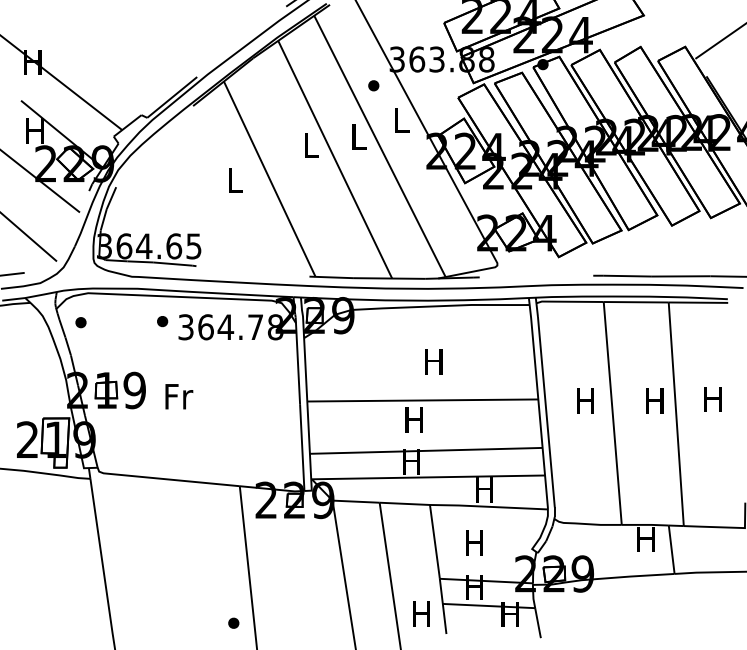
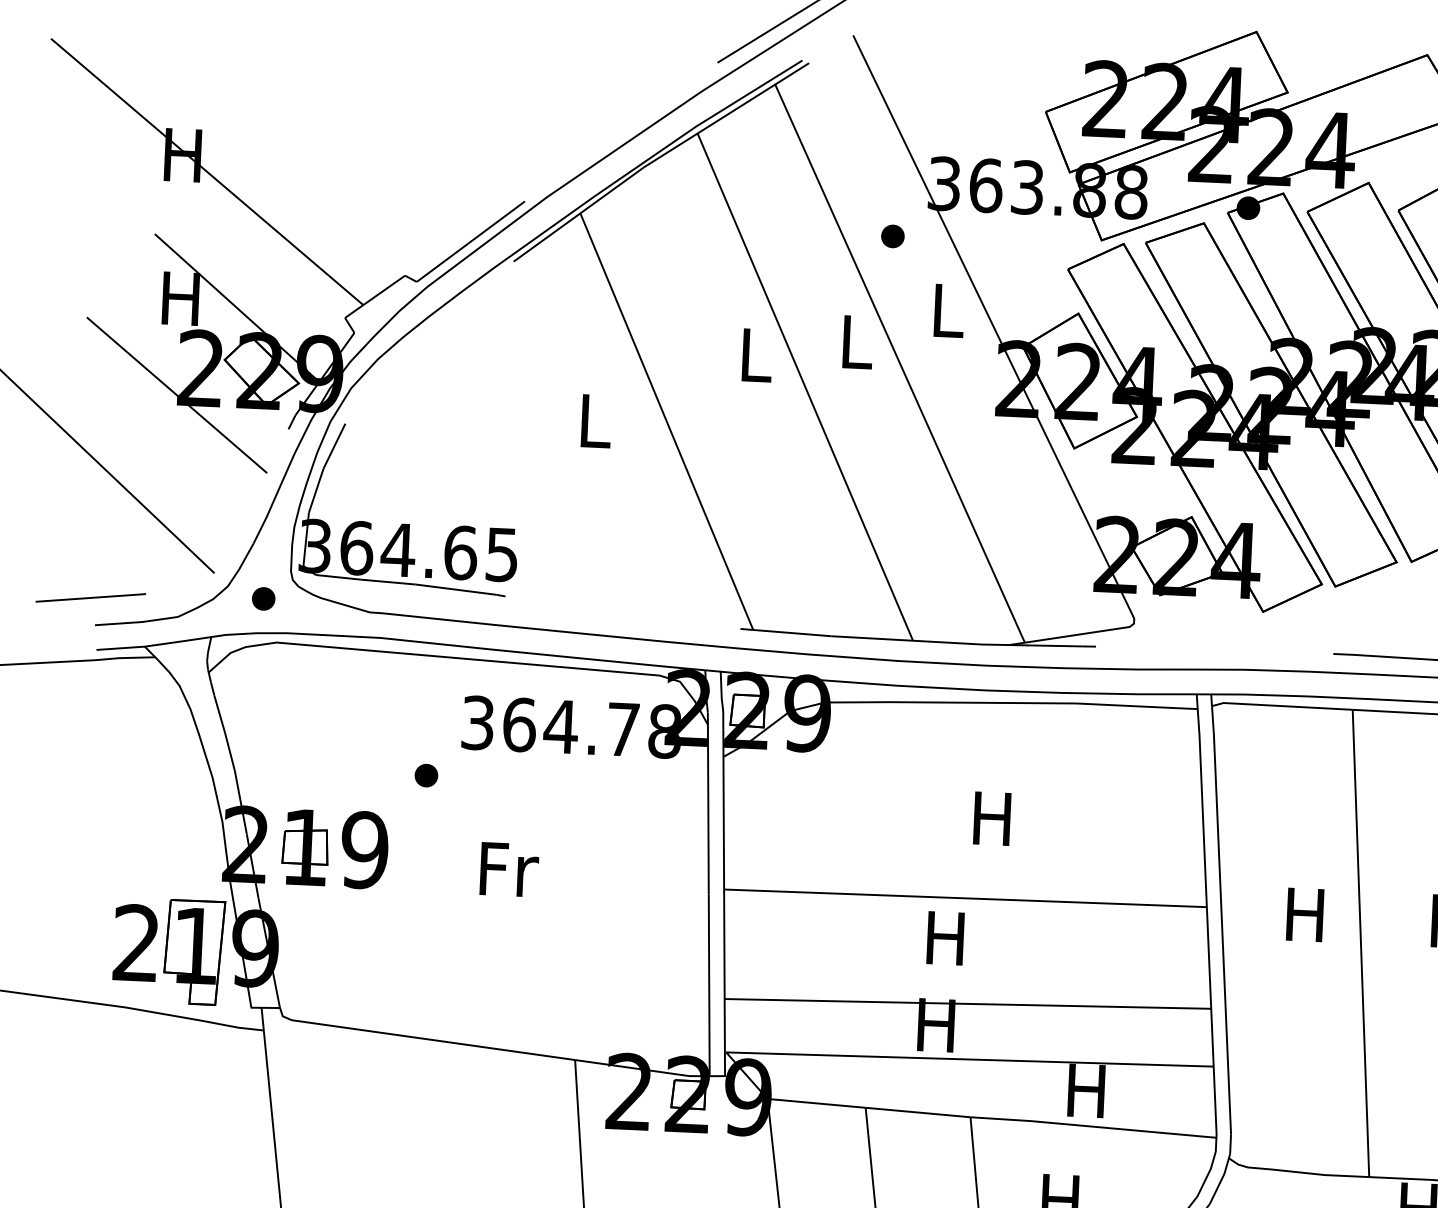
part: (162, 321) -> (426, 775), moved
part: (80, 322) -> (262, 598), moved
text: (179, 396) -> (509, 869), moved

